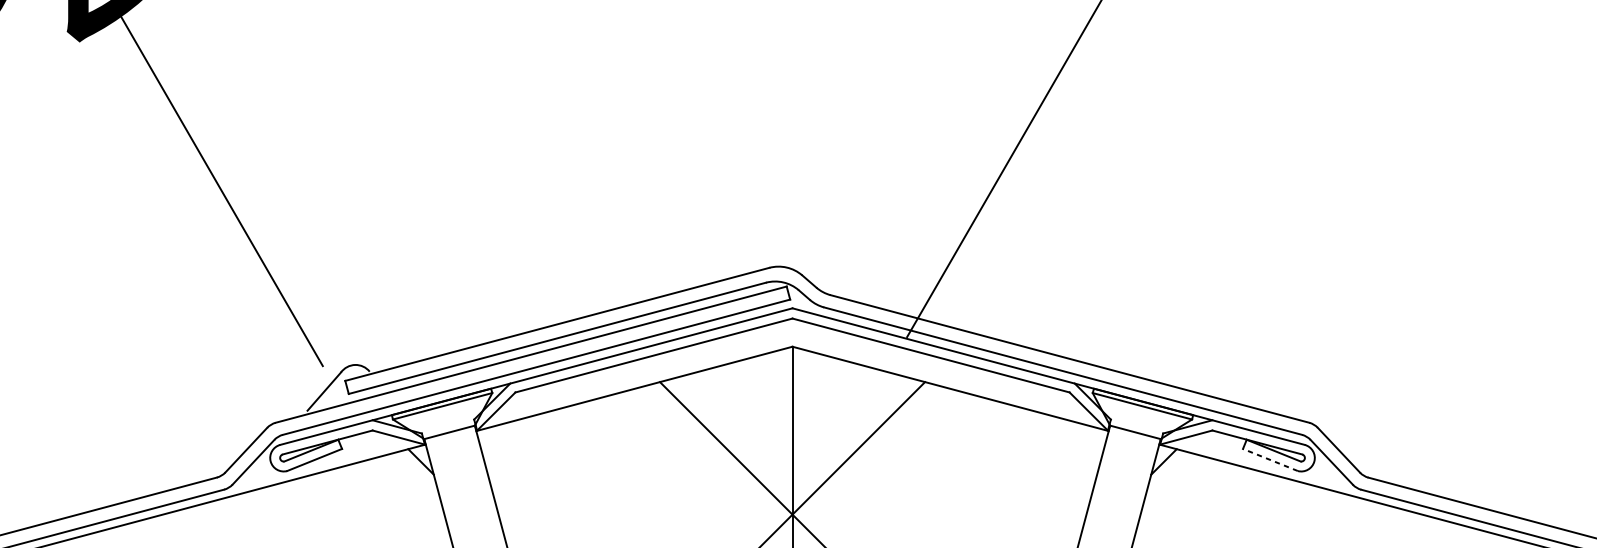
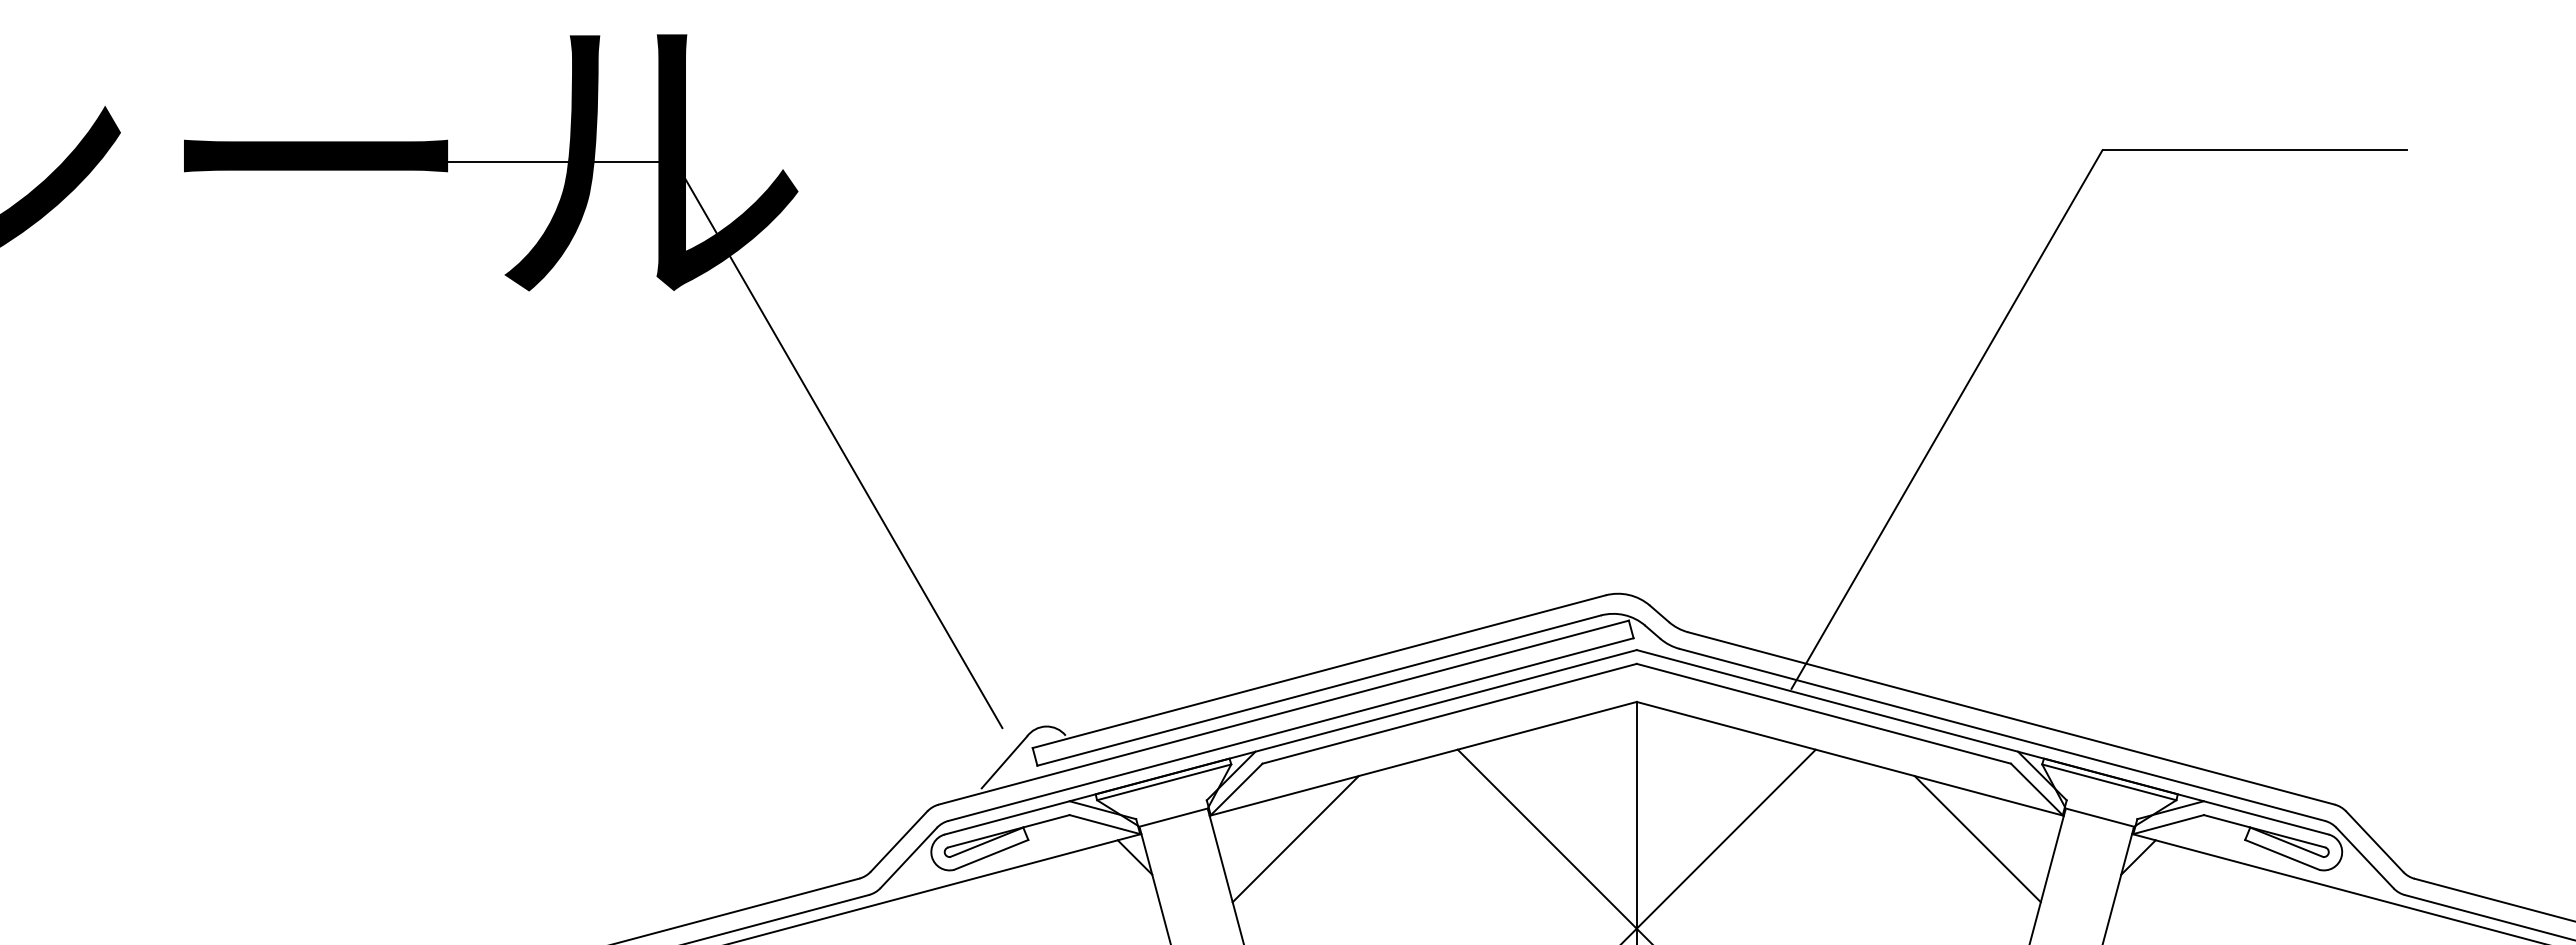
line: (539, 448) -> (1295, 839), added
line: (1044, 448) -> (1977, 839), added
line: (1270, 459) -> (2282, 854), dashed -> solid

